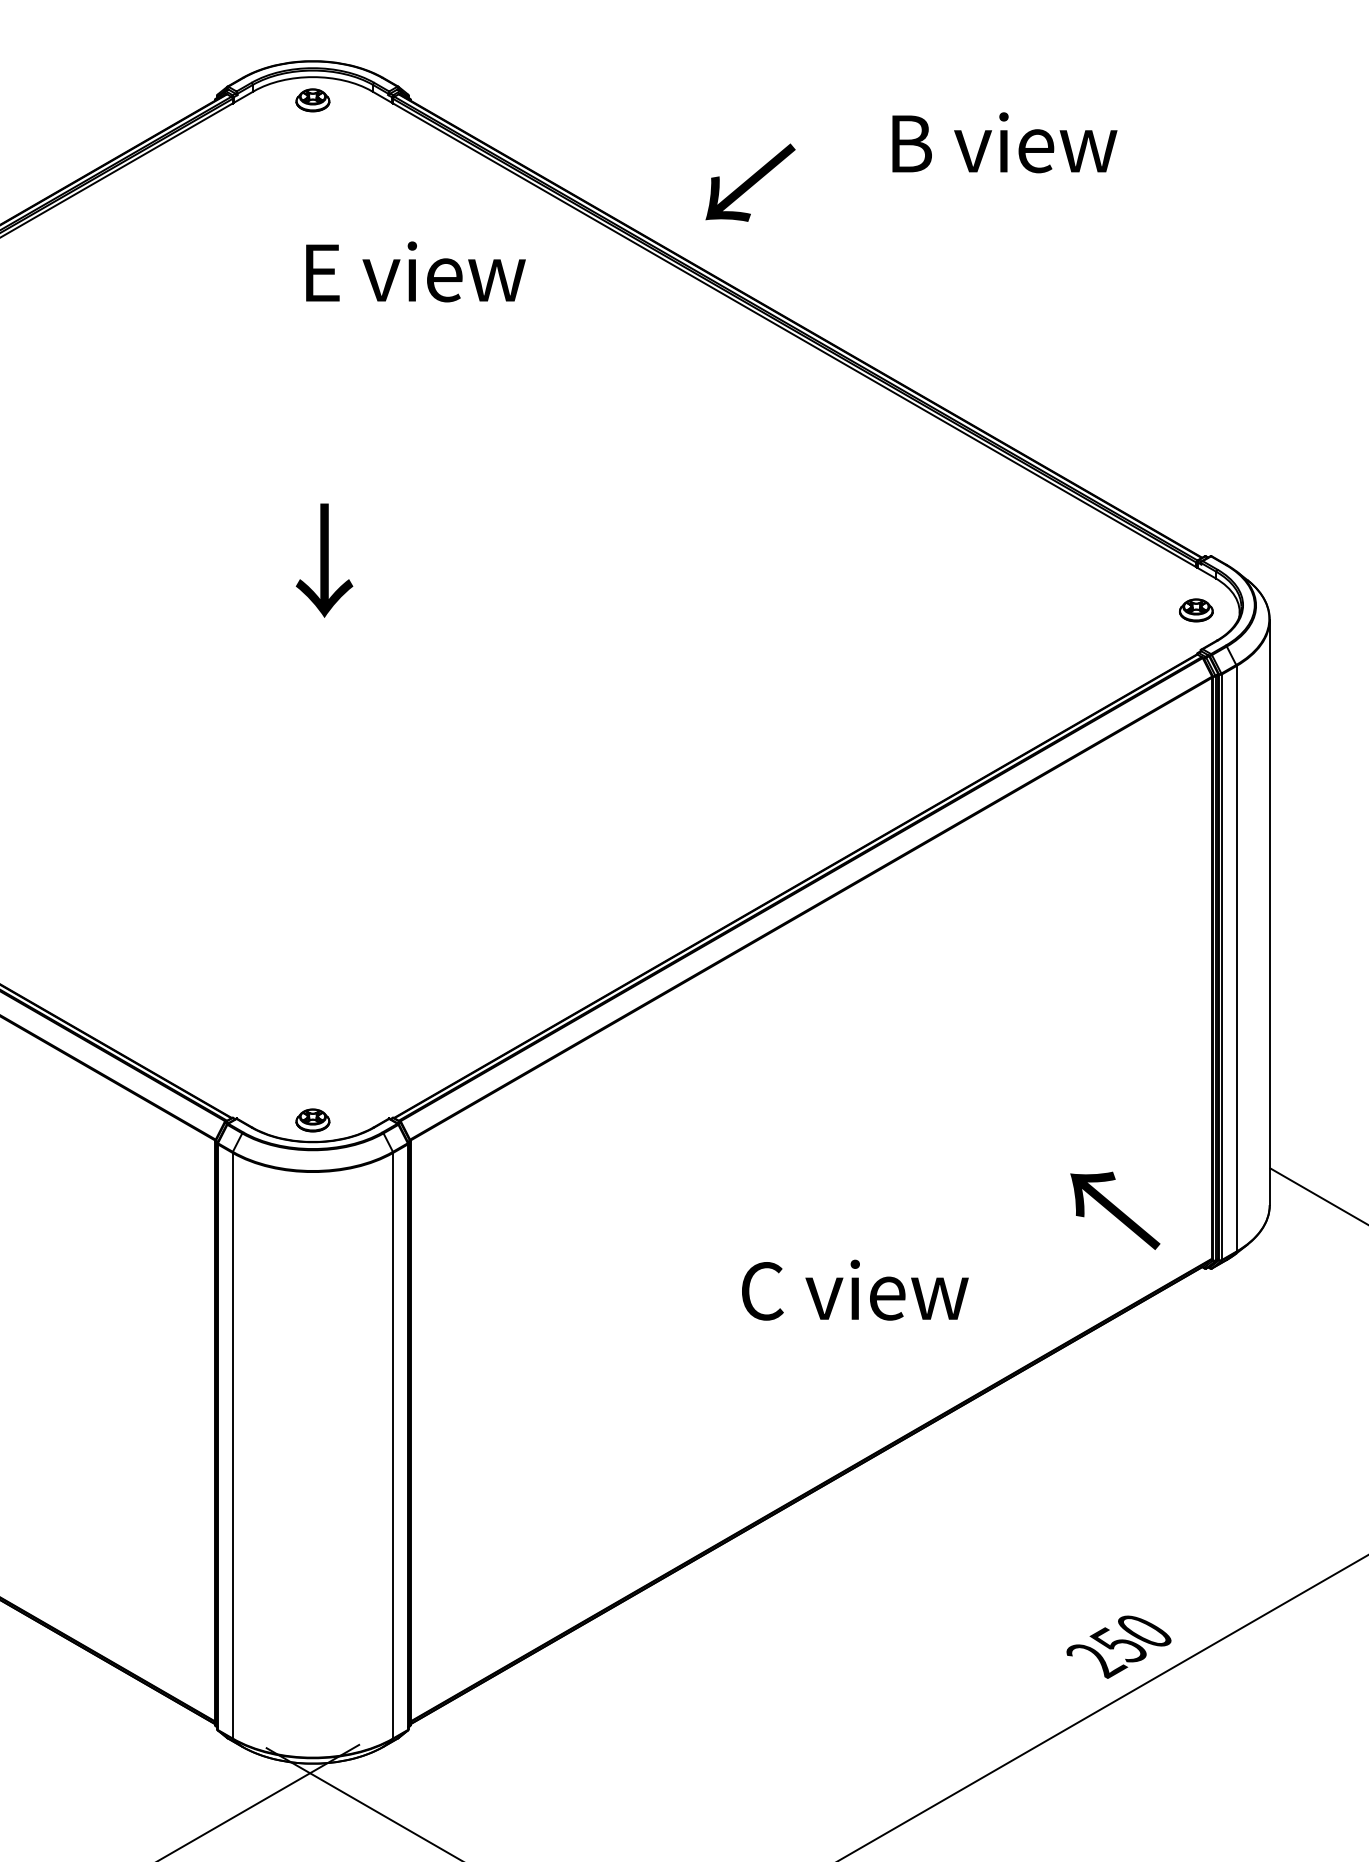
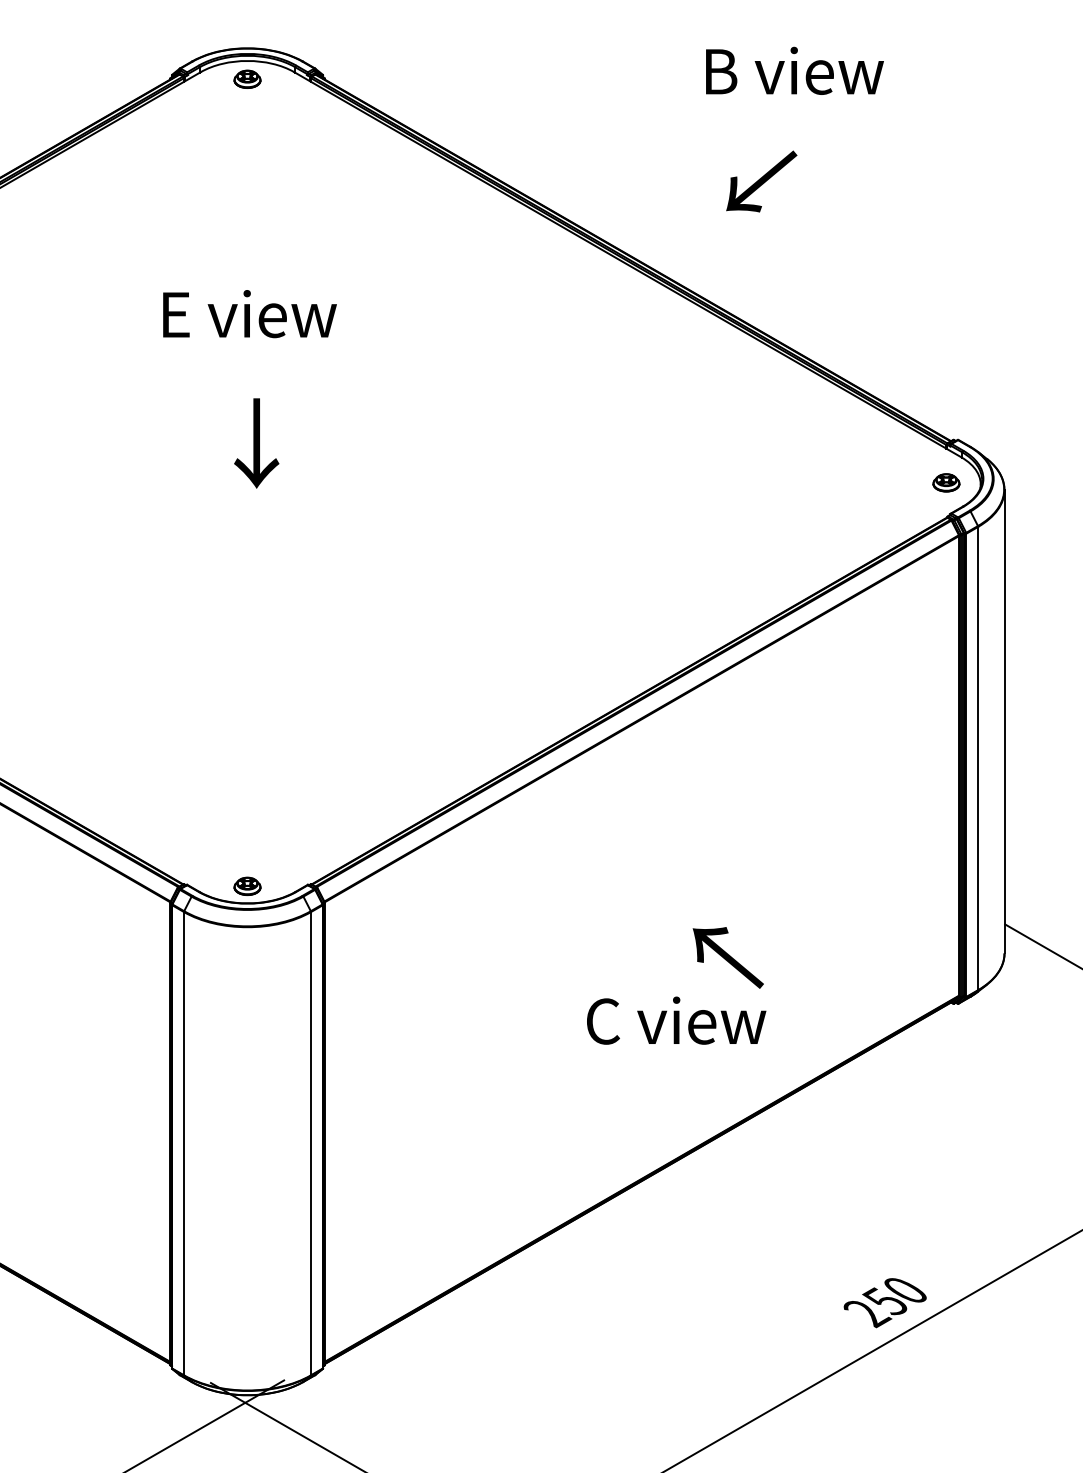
text: (1004, 142) -> (794, 70), moved
text: (750, 182) -> (761, 181), moved
text: (415, 272) -> (249, 314), moved
text: (1114, 1210) -> (727, 957), moved

